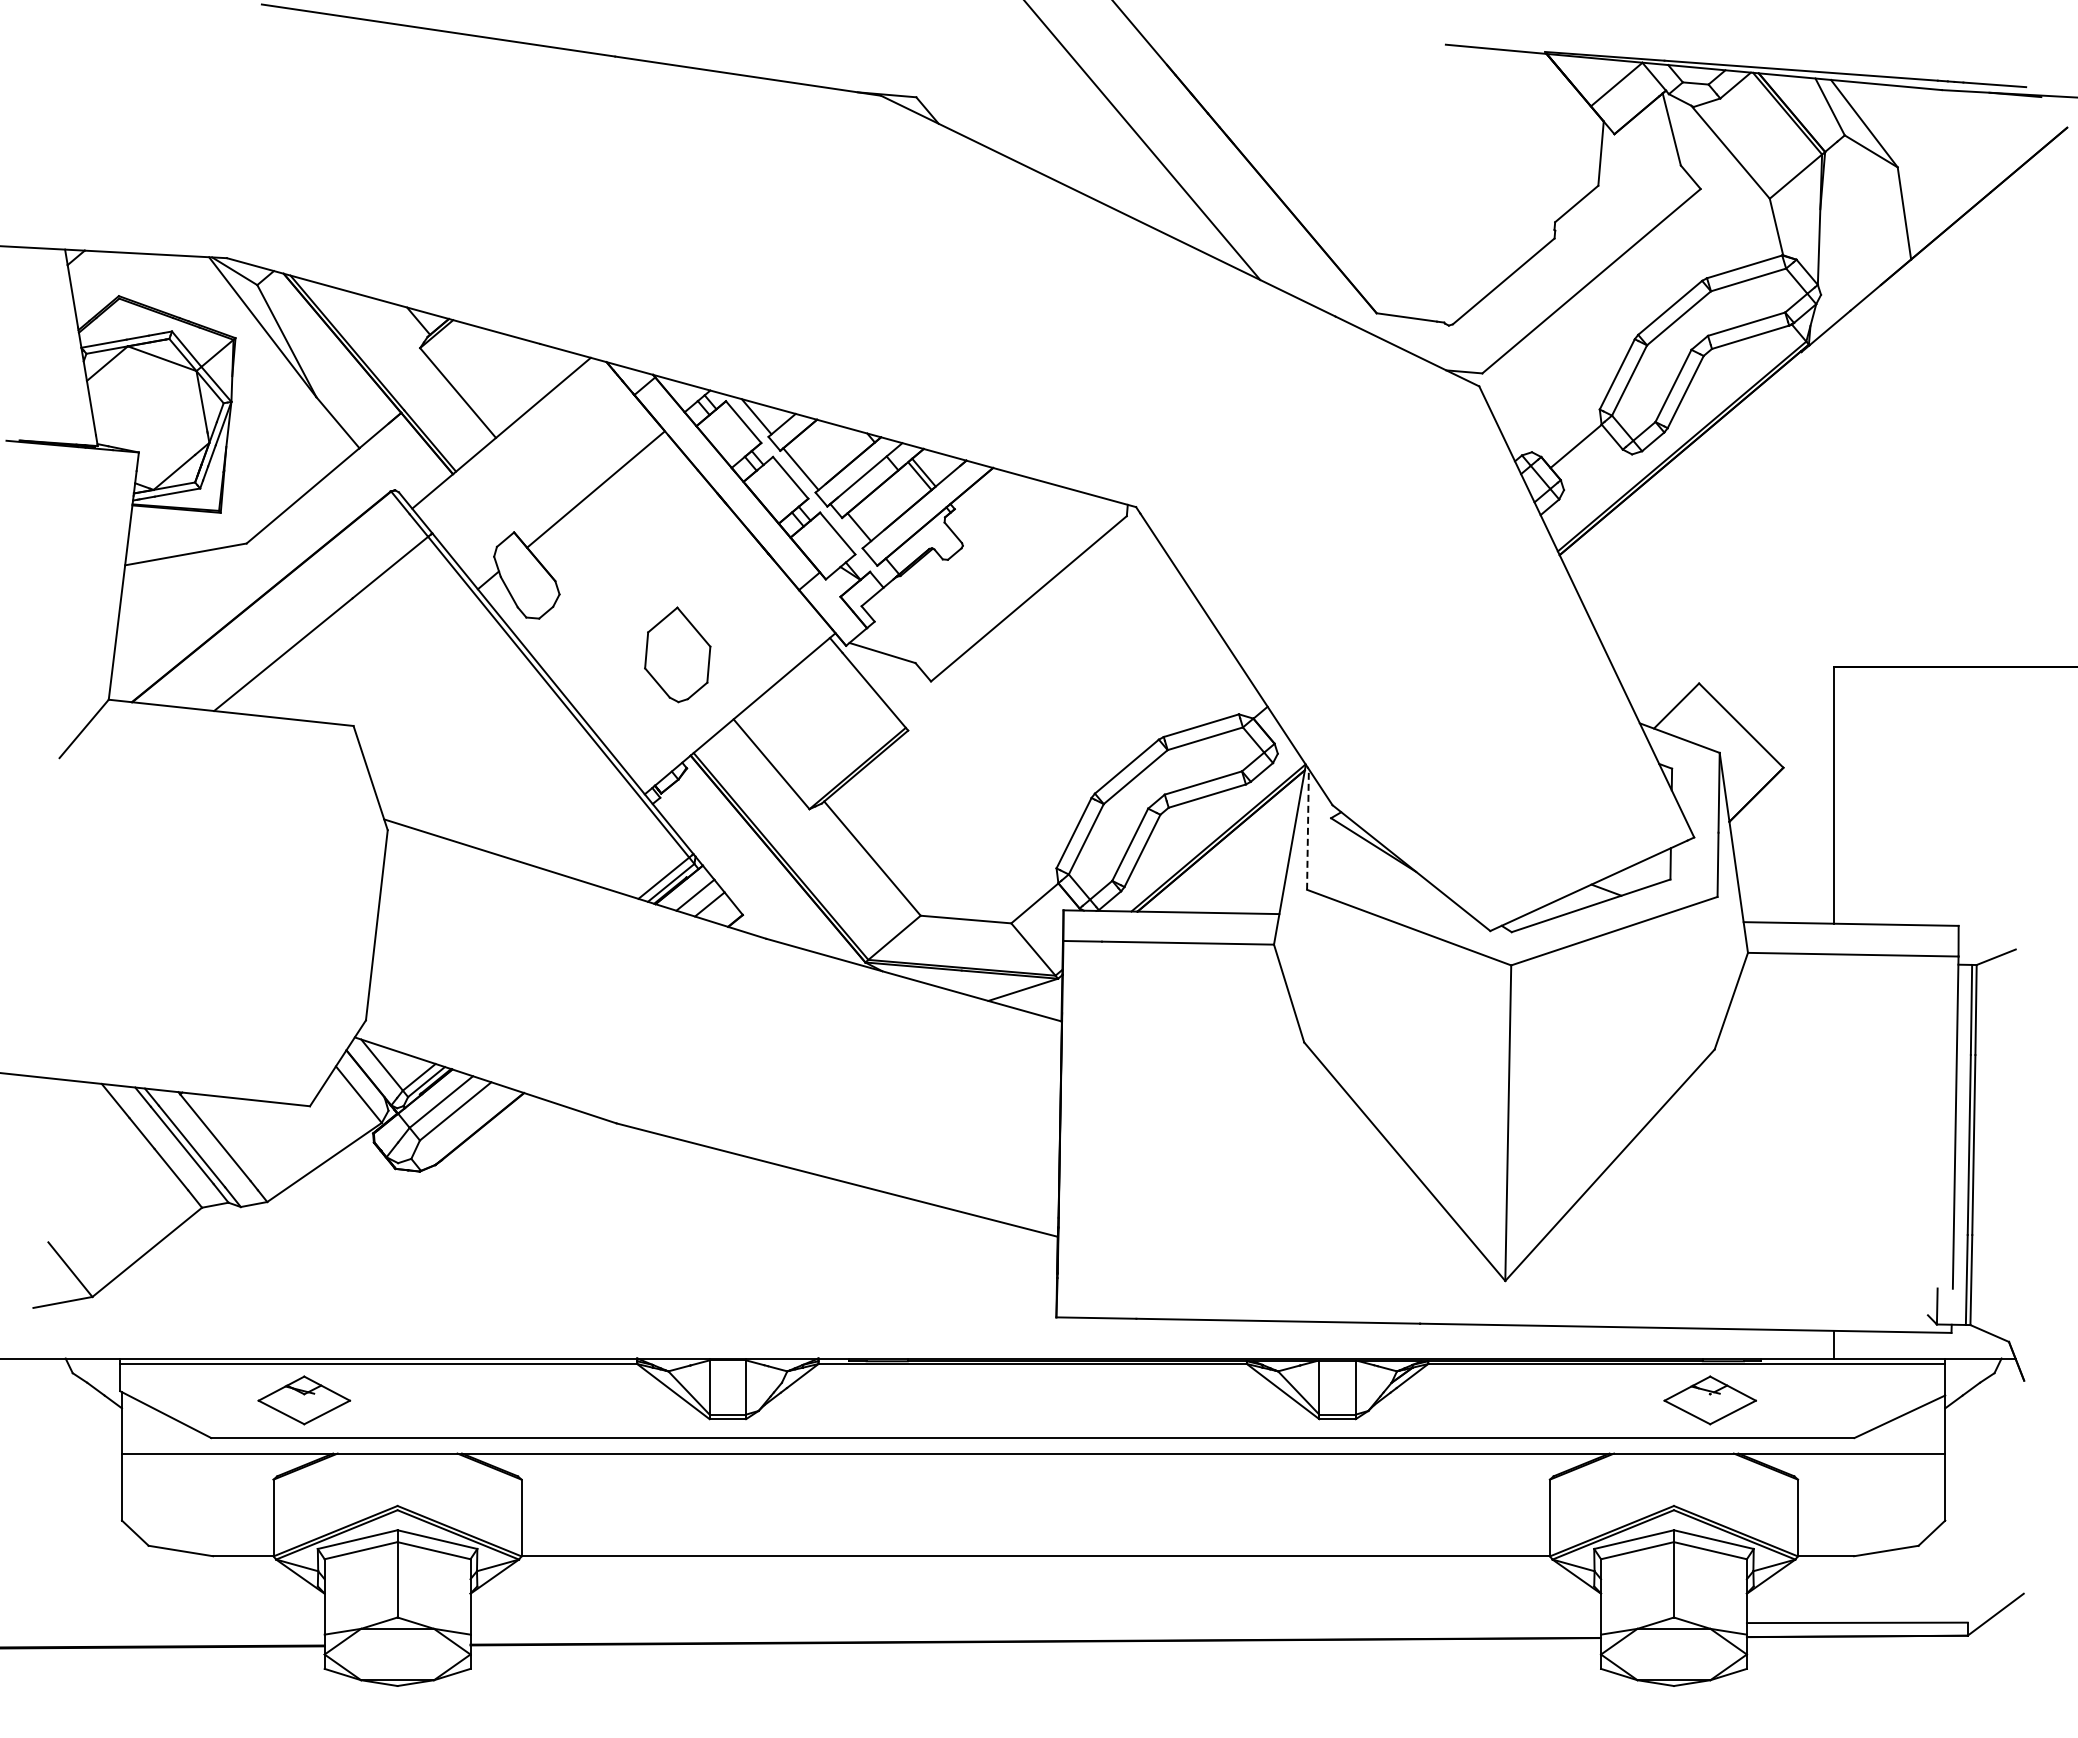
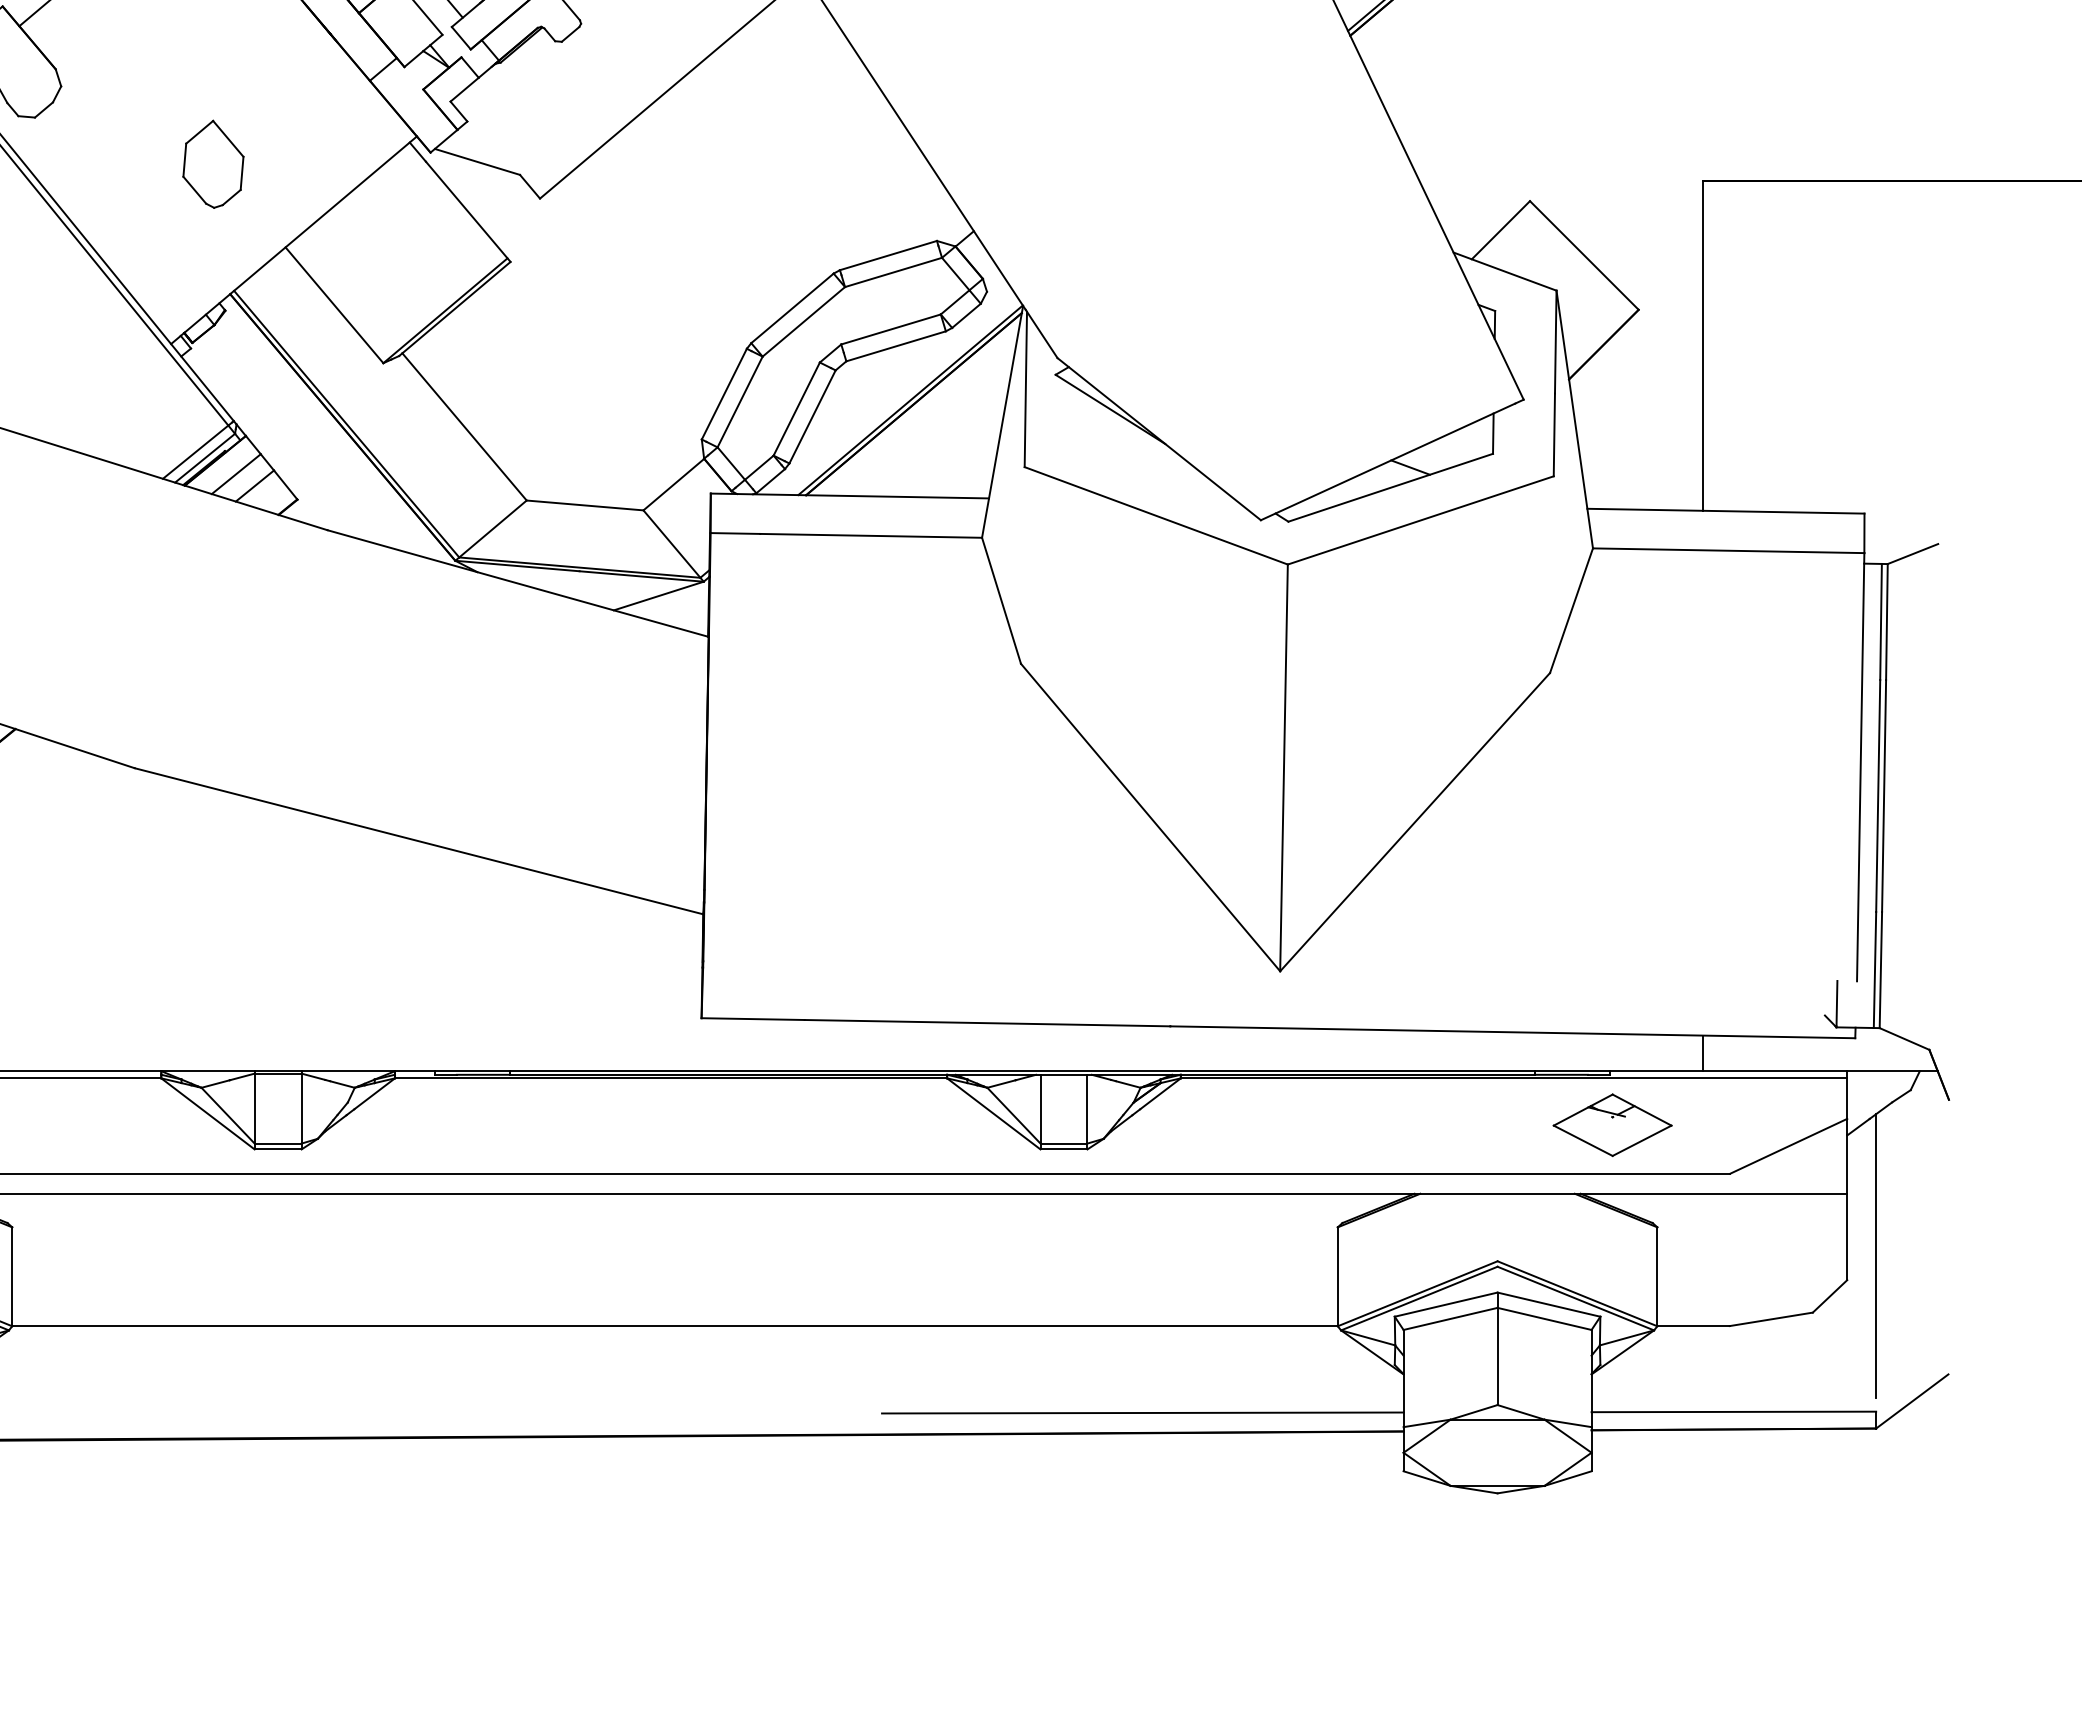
part: (677, 654) -> (213, 163), size x0.71
line: (1307, 829) -> (1025, 389), dashed -> solid
part: (1709, 1400) -> (1611, 1125), moved
line: (1967, 1501) -> (1875, 1255), added
line: (1398, 1623) -> (1142, 1412), added

